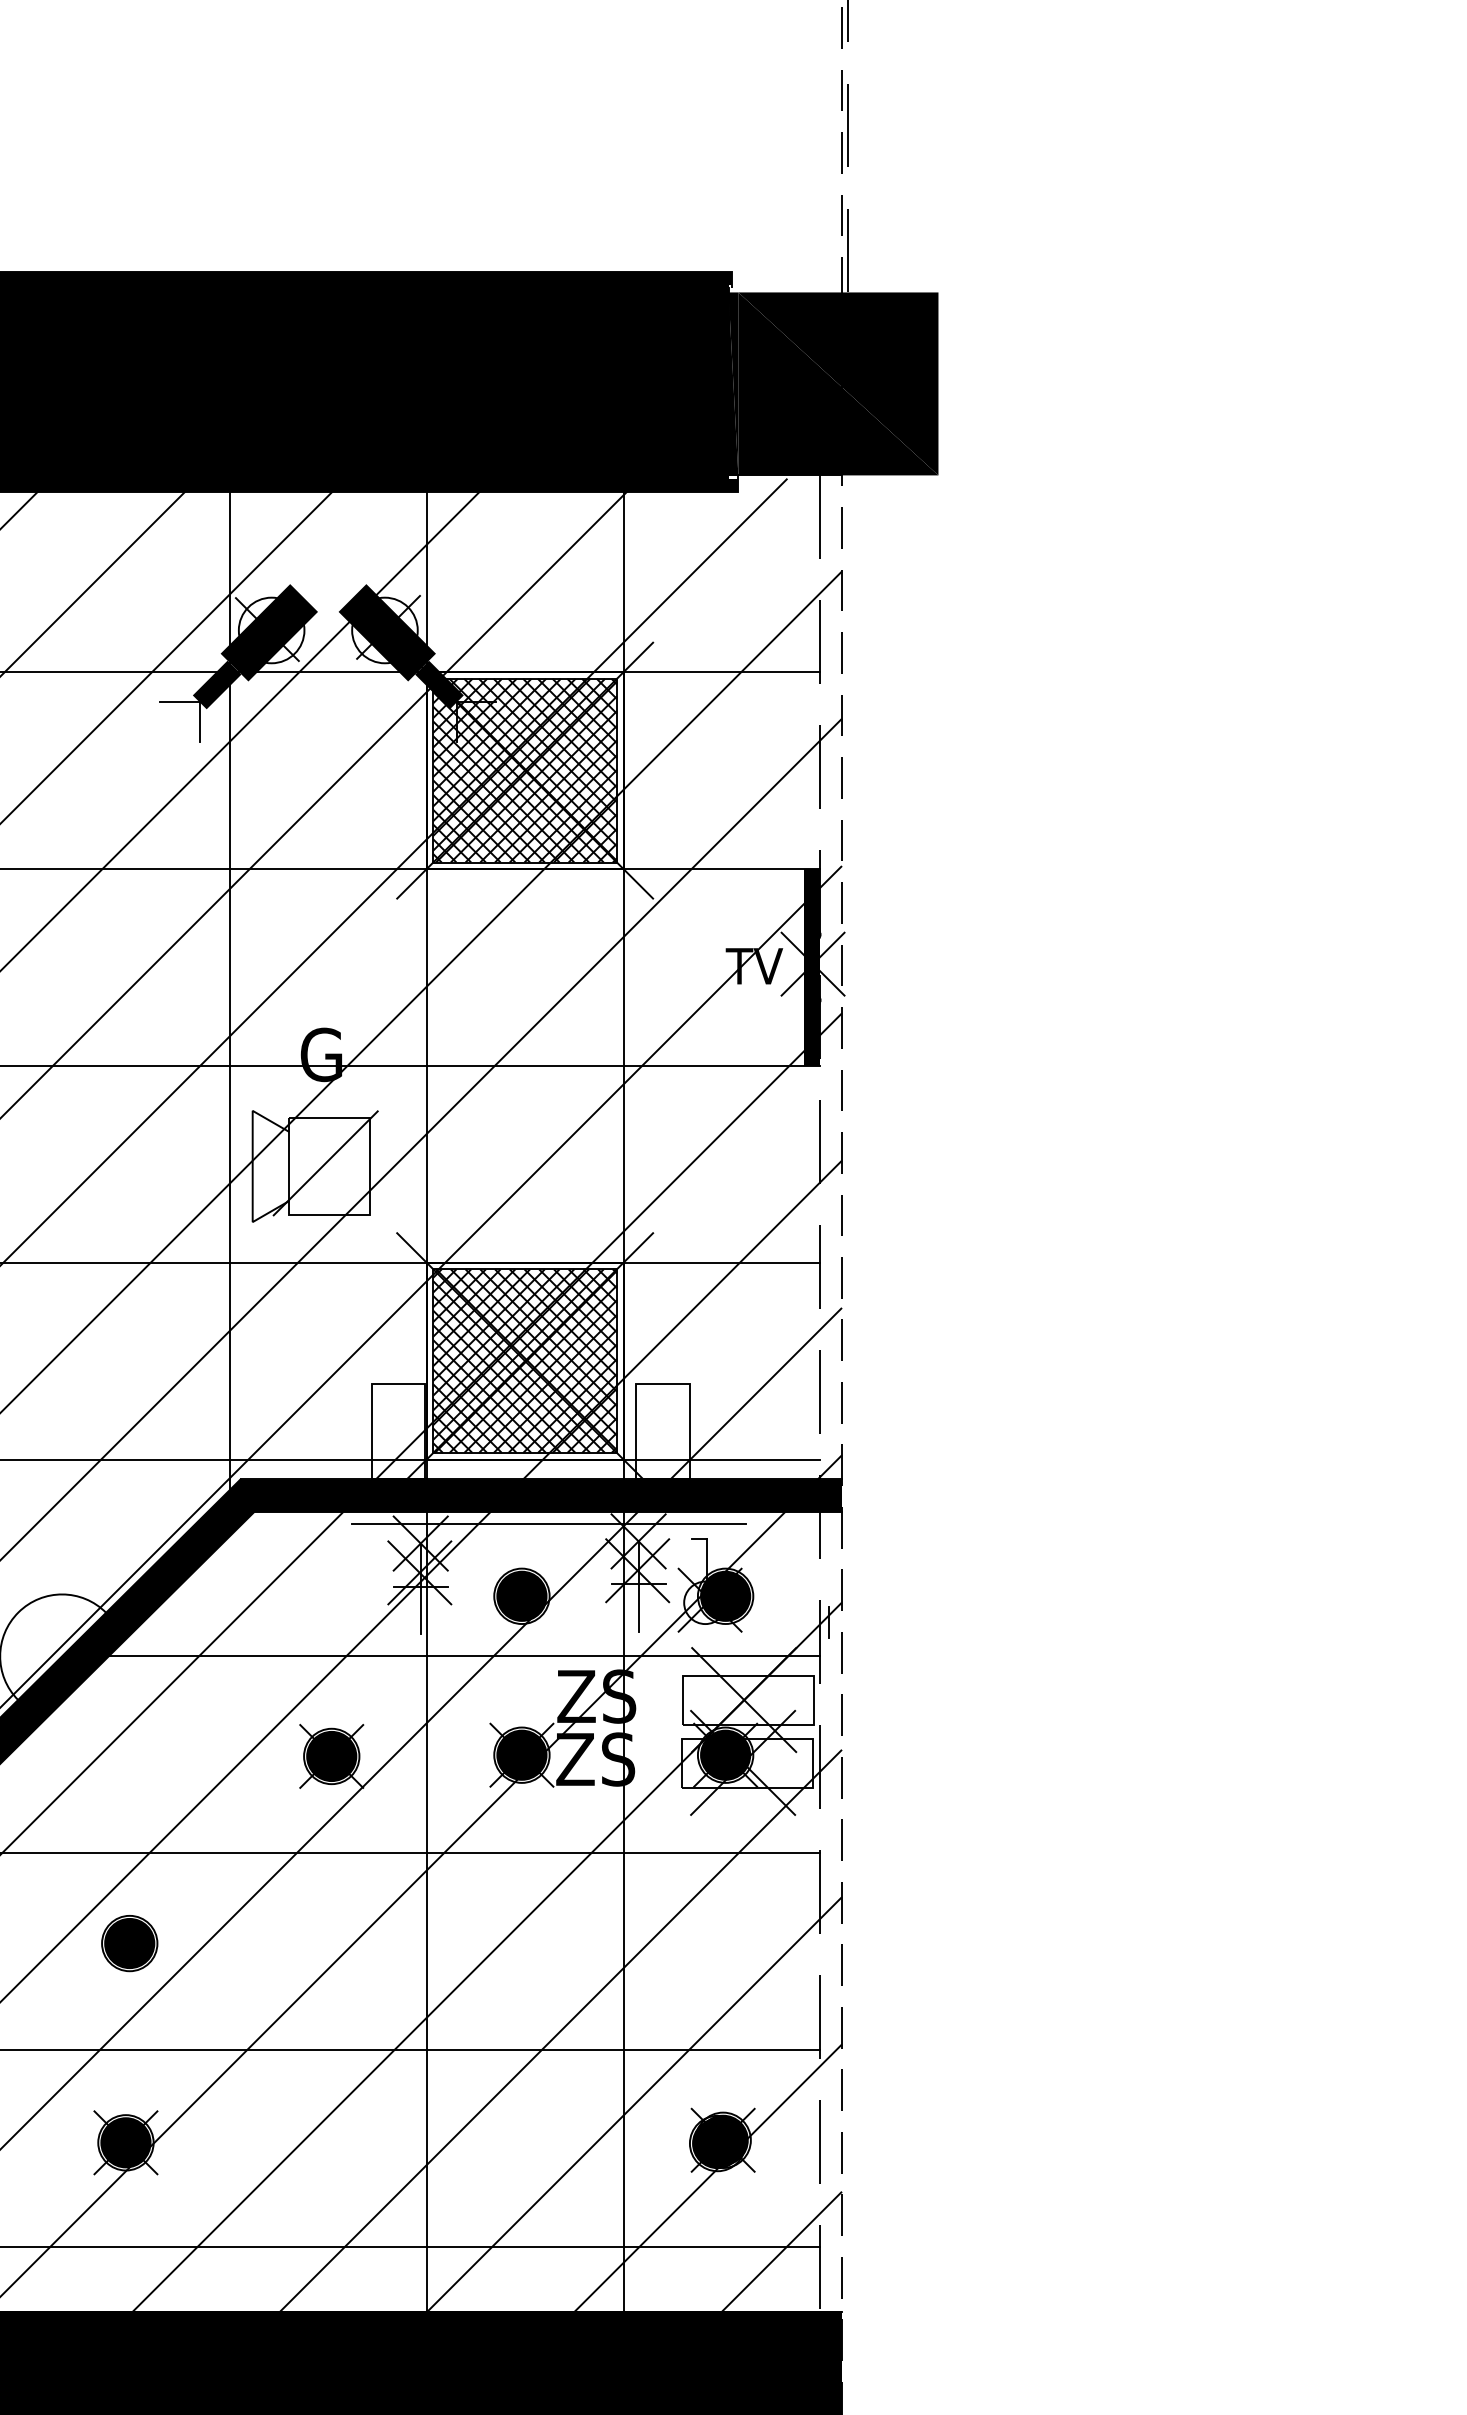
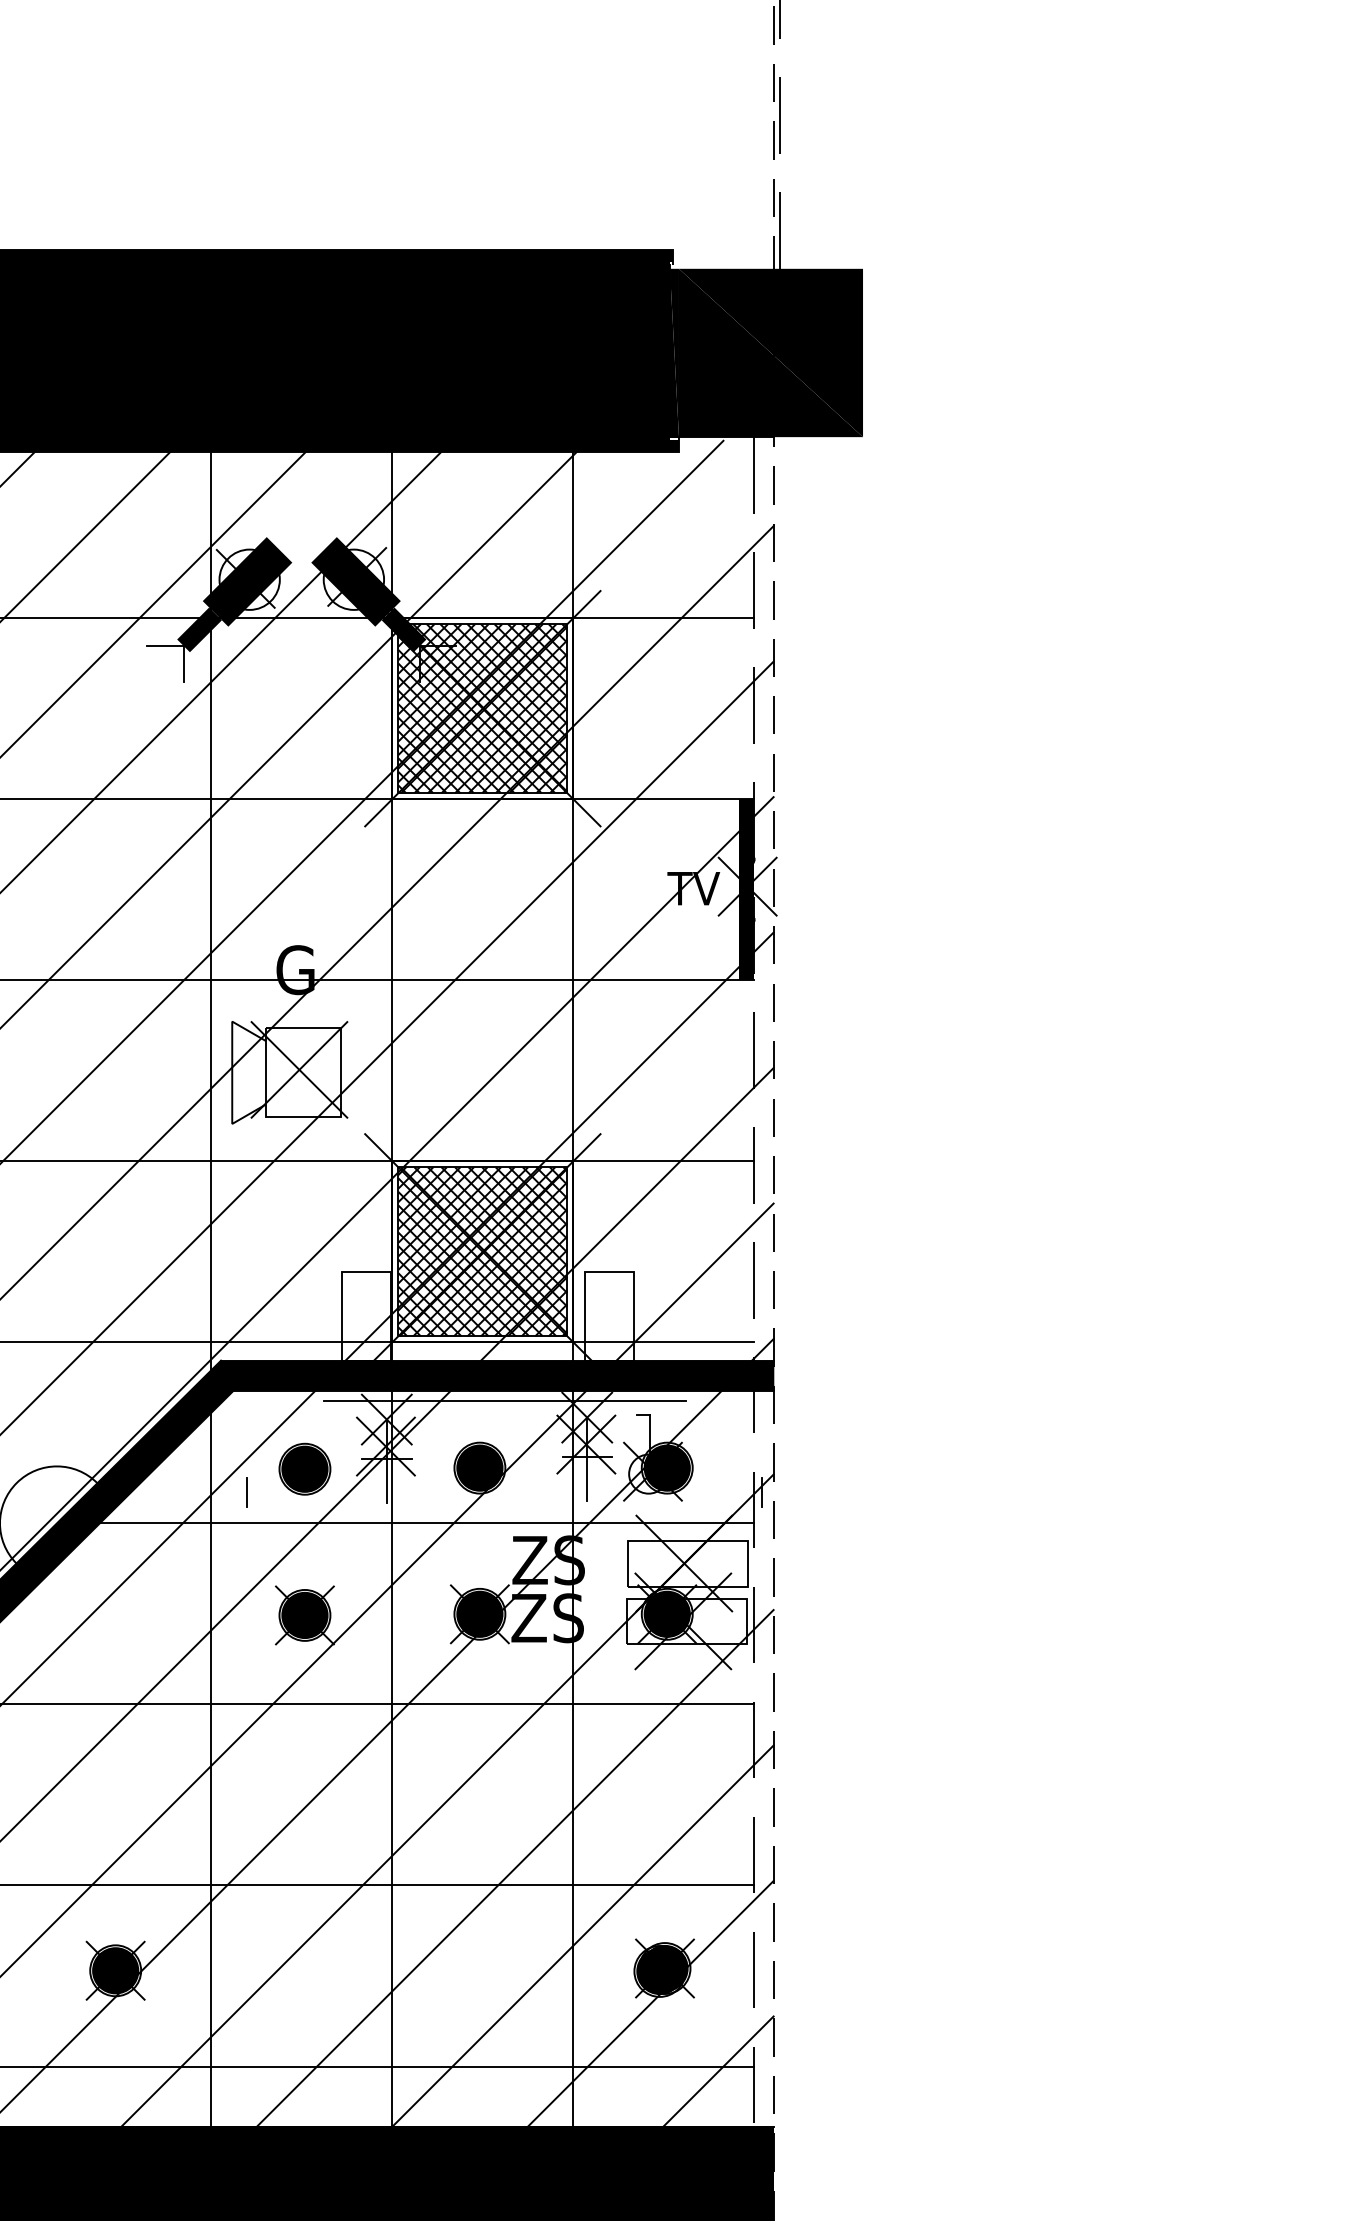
line: (325, 1163) -> (299, 1070), added
line: (268, 1622) -> (246, 1492), added
line: (229, 1924) -> (210, 1769), added
part: (129, 1943) -> (304, 1469), moved

